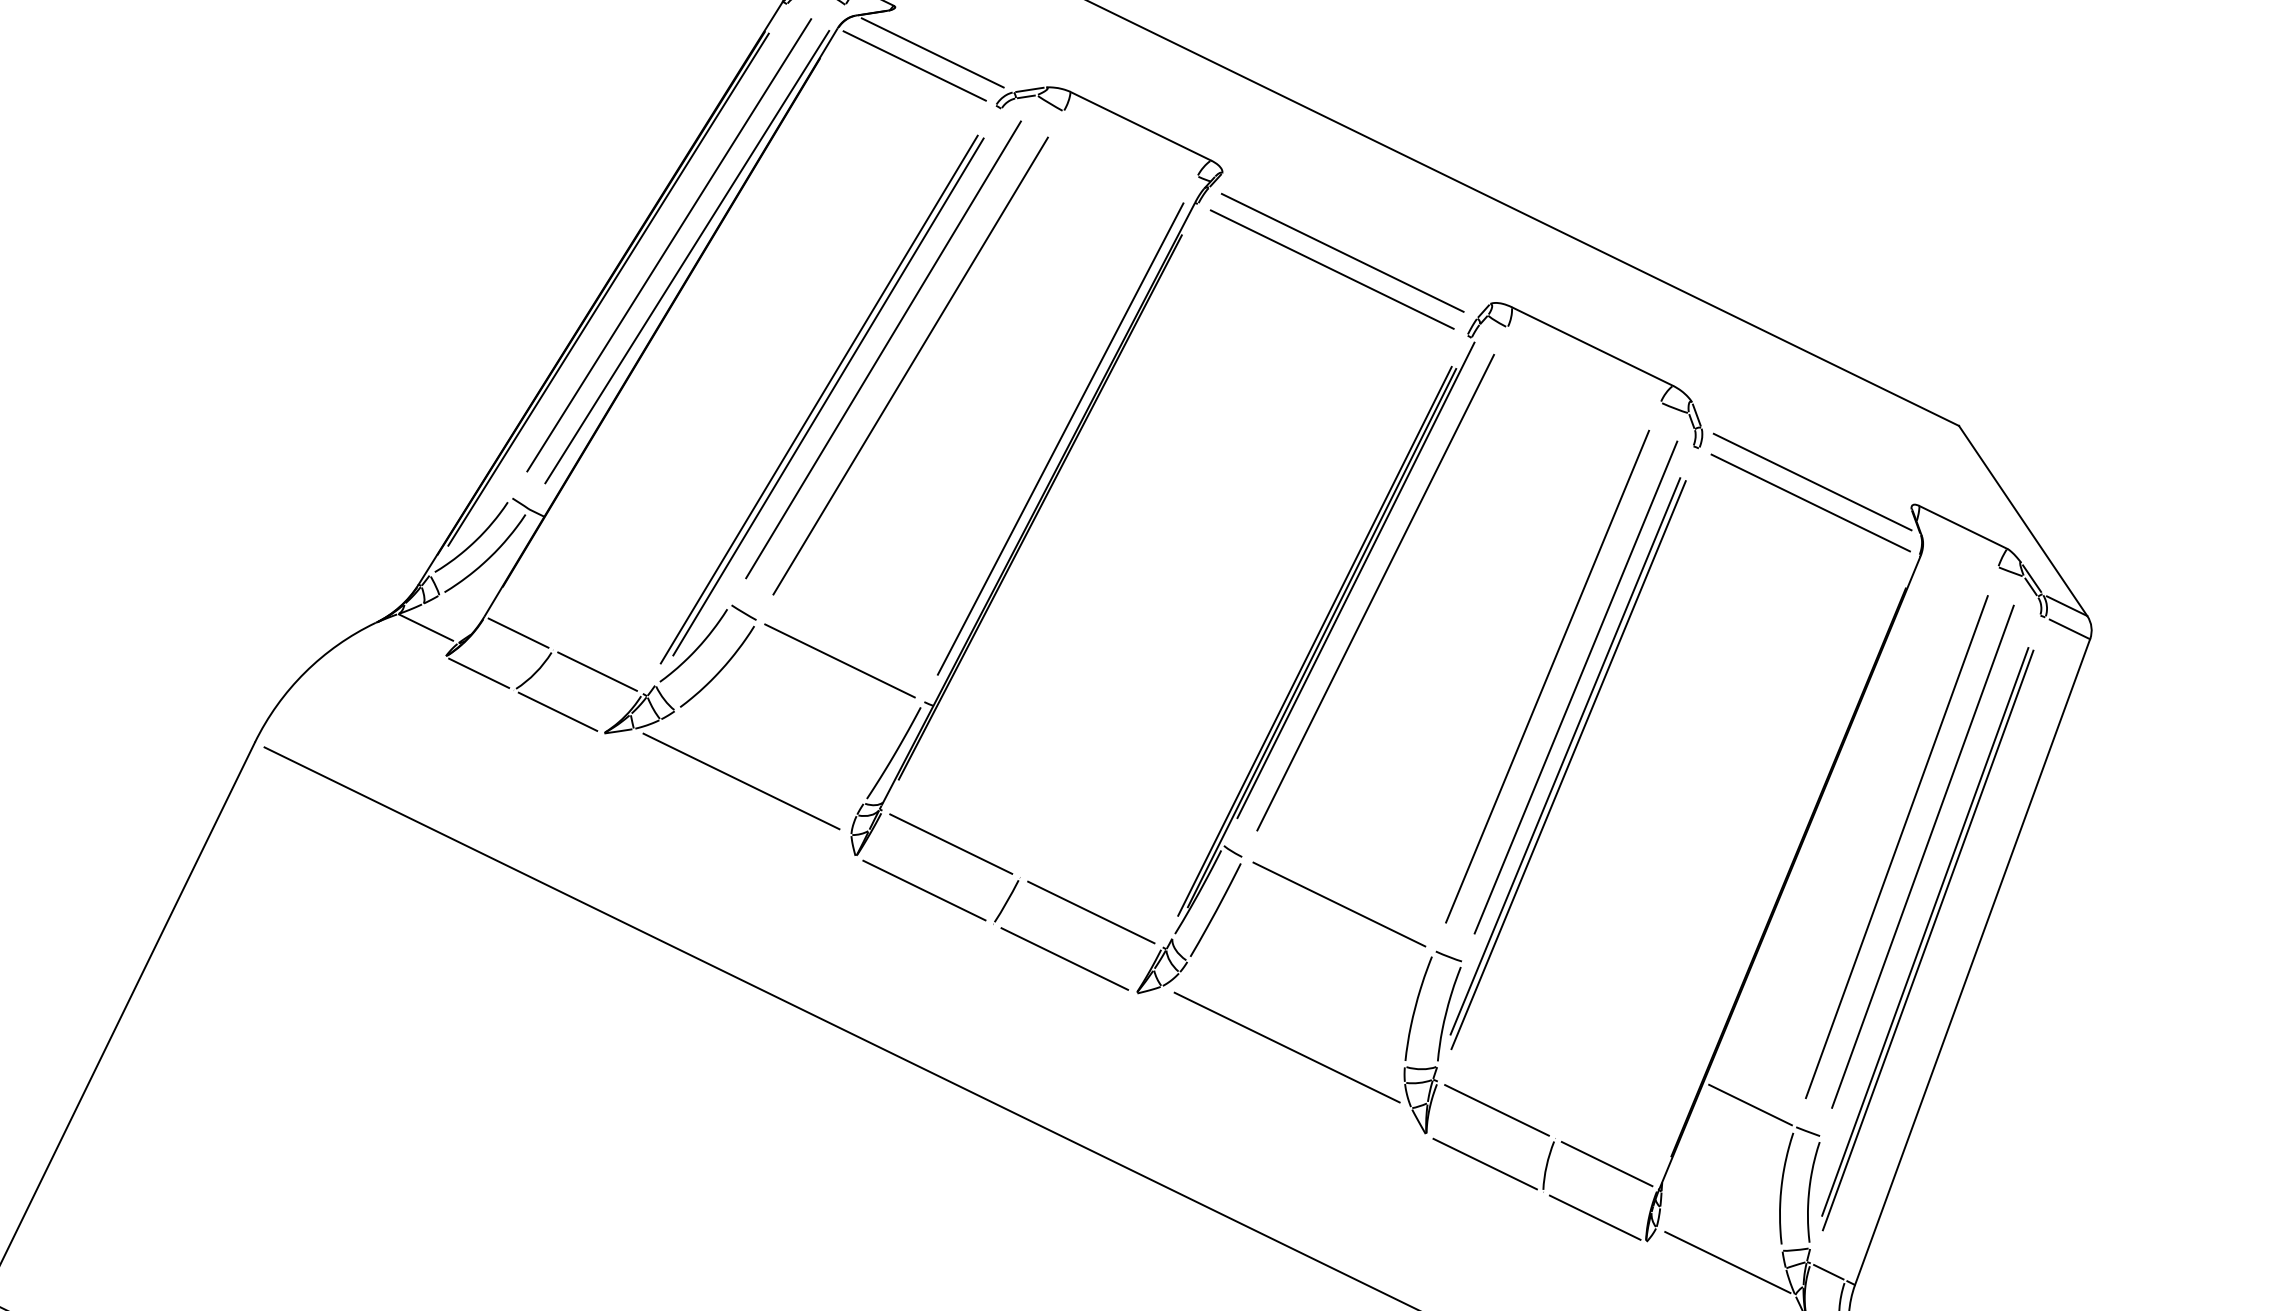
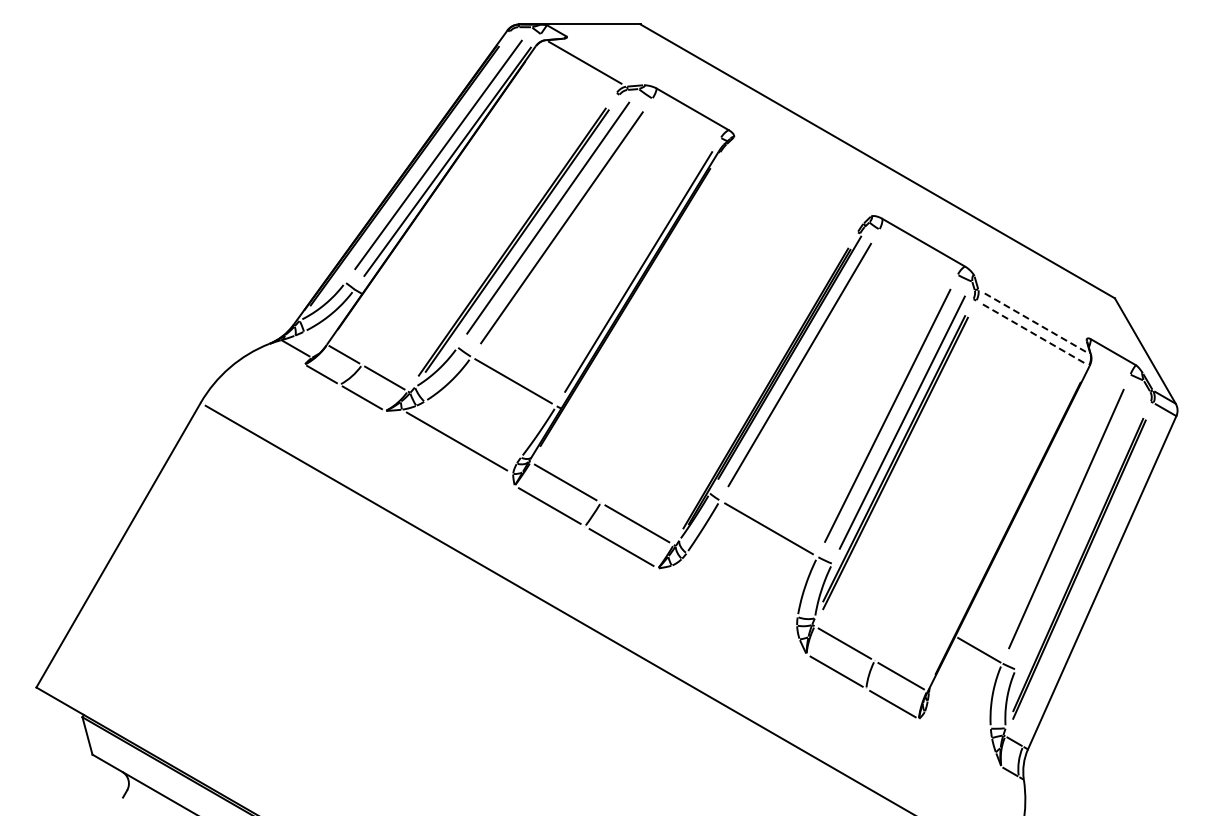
line: (913, 66) -> (574, 69), removed
line: (1341, 252) -> (794, 183), removed
line: (1331, 269) -> (788, 192), removed
line: (1813, 481) -> (1035, 322), solid -> dashed
line: (1810, 502) -> (1033, 333), solid -> dashed
line: (1922, 857) -> (1079, 525), removed
line: (1286, 1047) -> (735, 602), removed
line: (1727, 1262) -> (961, 732), removed

